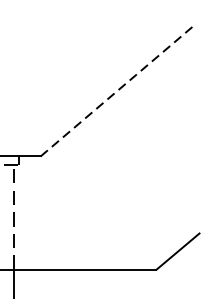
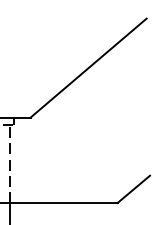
line: (117, 89) -> (88, 67), dashed -> solid

